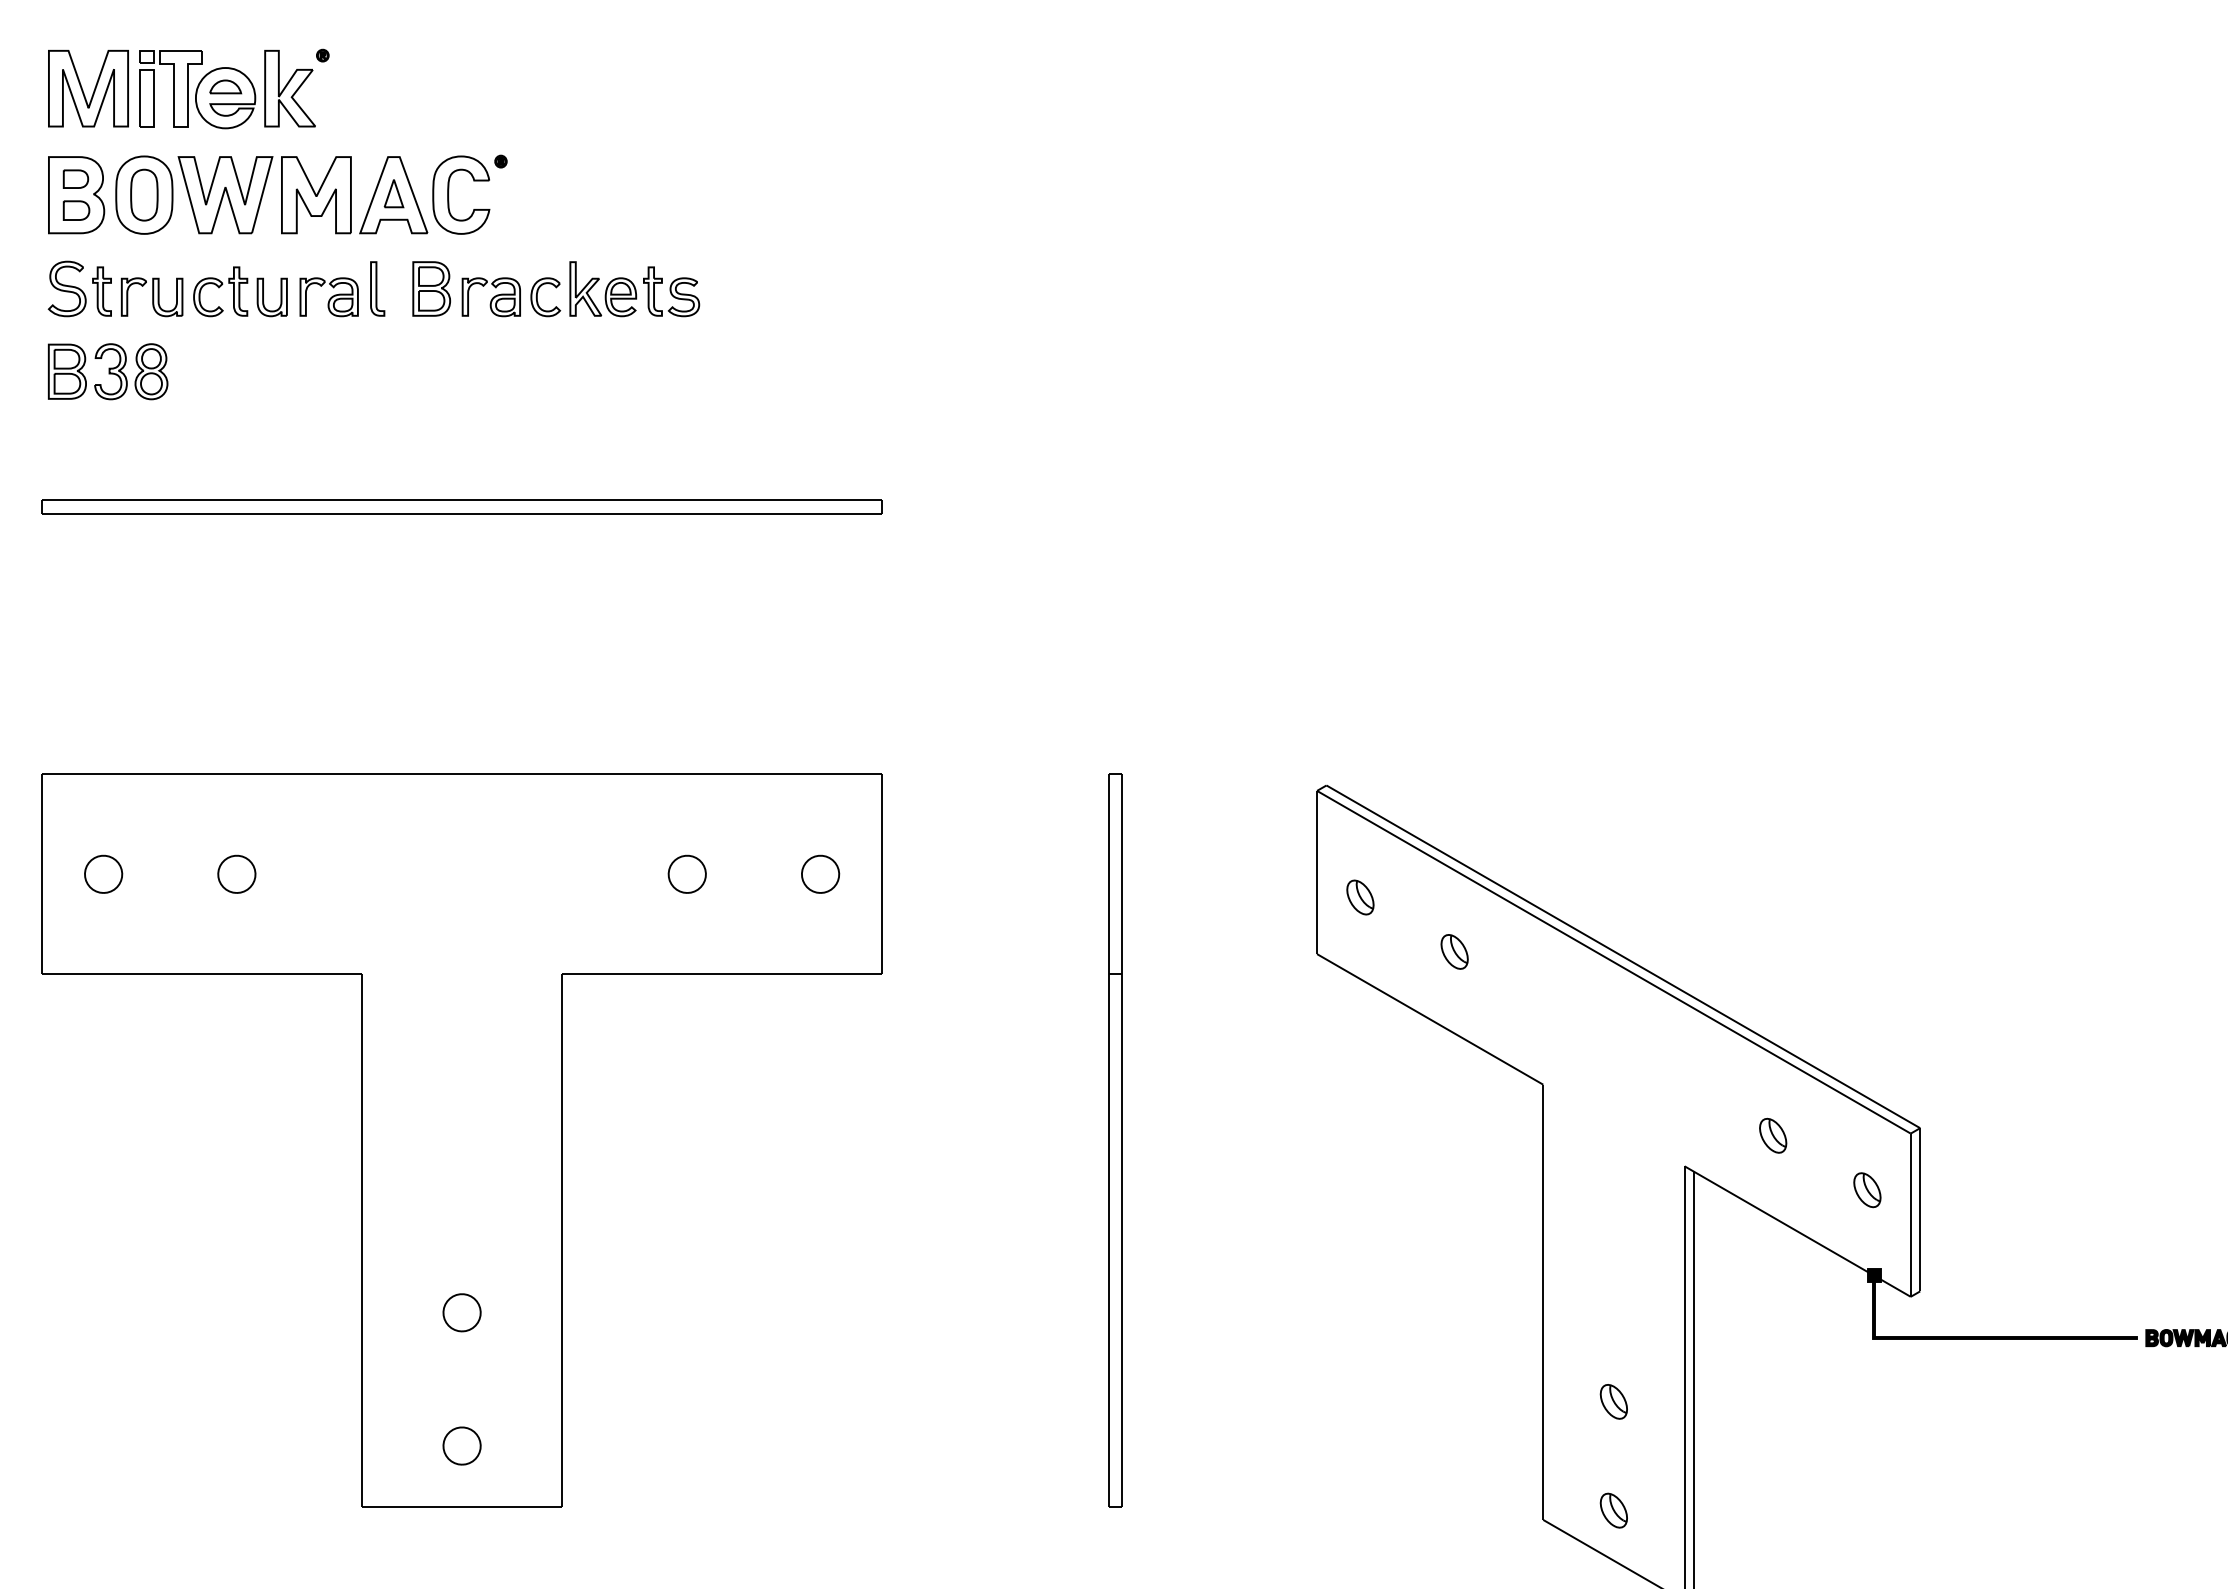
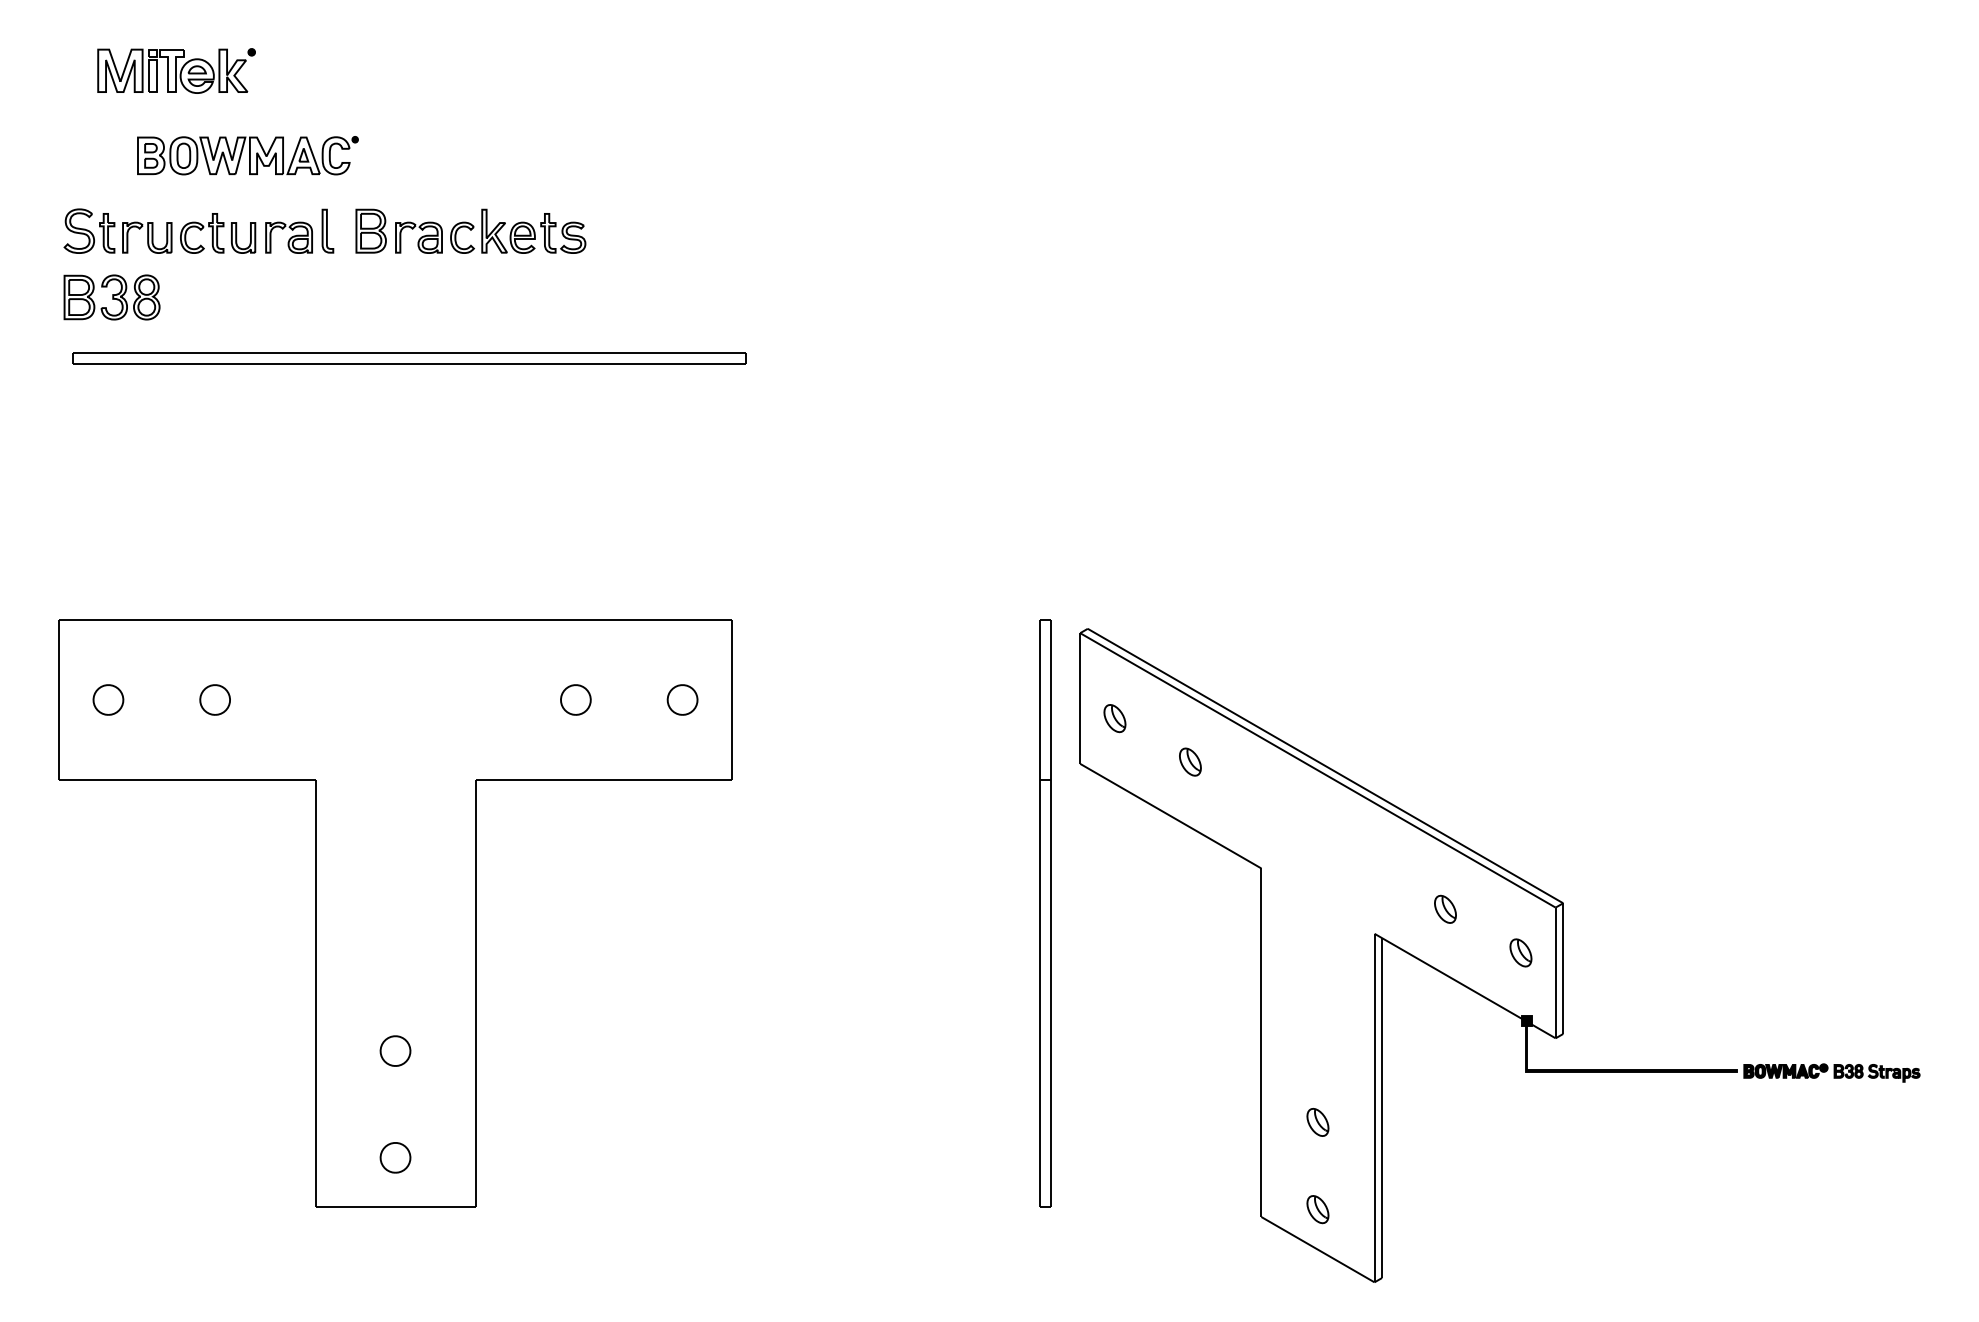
part: (188, 88) -> (176, 70), size x0.7
part: (277, 194) -> (247, 155), size x0.6
part: (462, 506) -> (409, 358), moved
part: (1115, 1140) -> (1045, 913), moved

